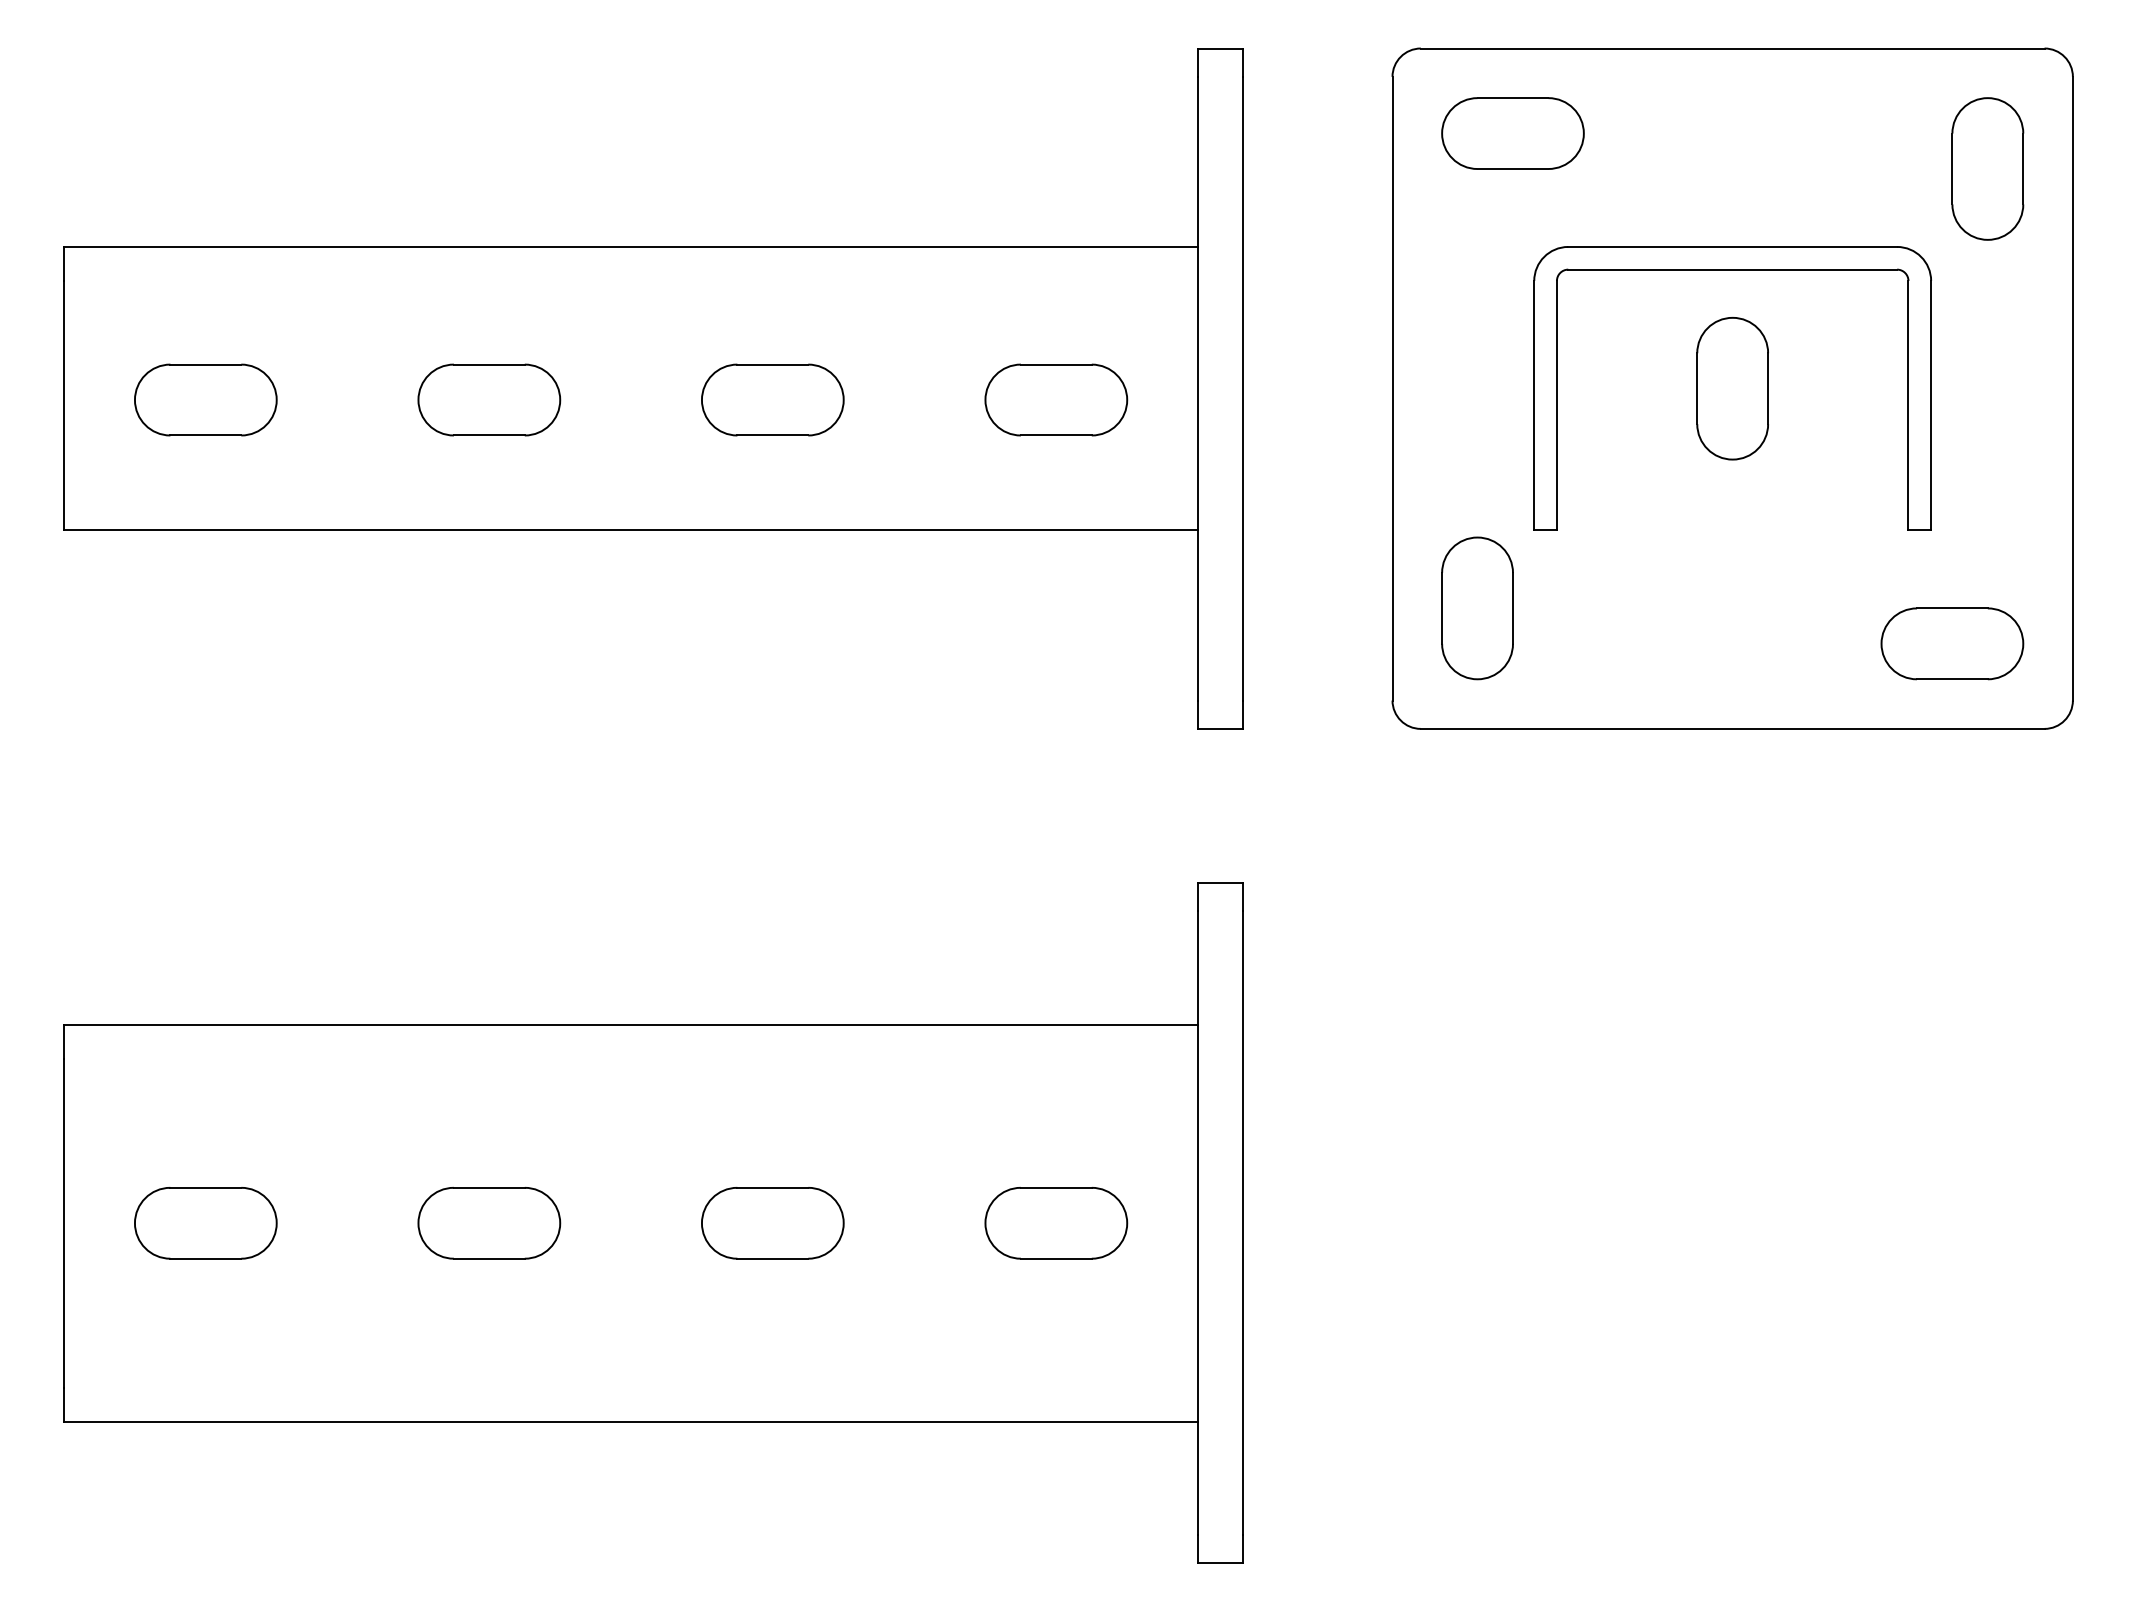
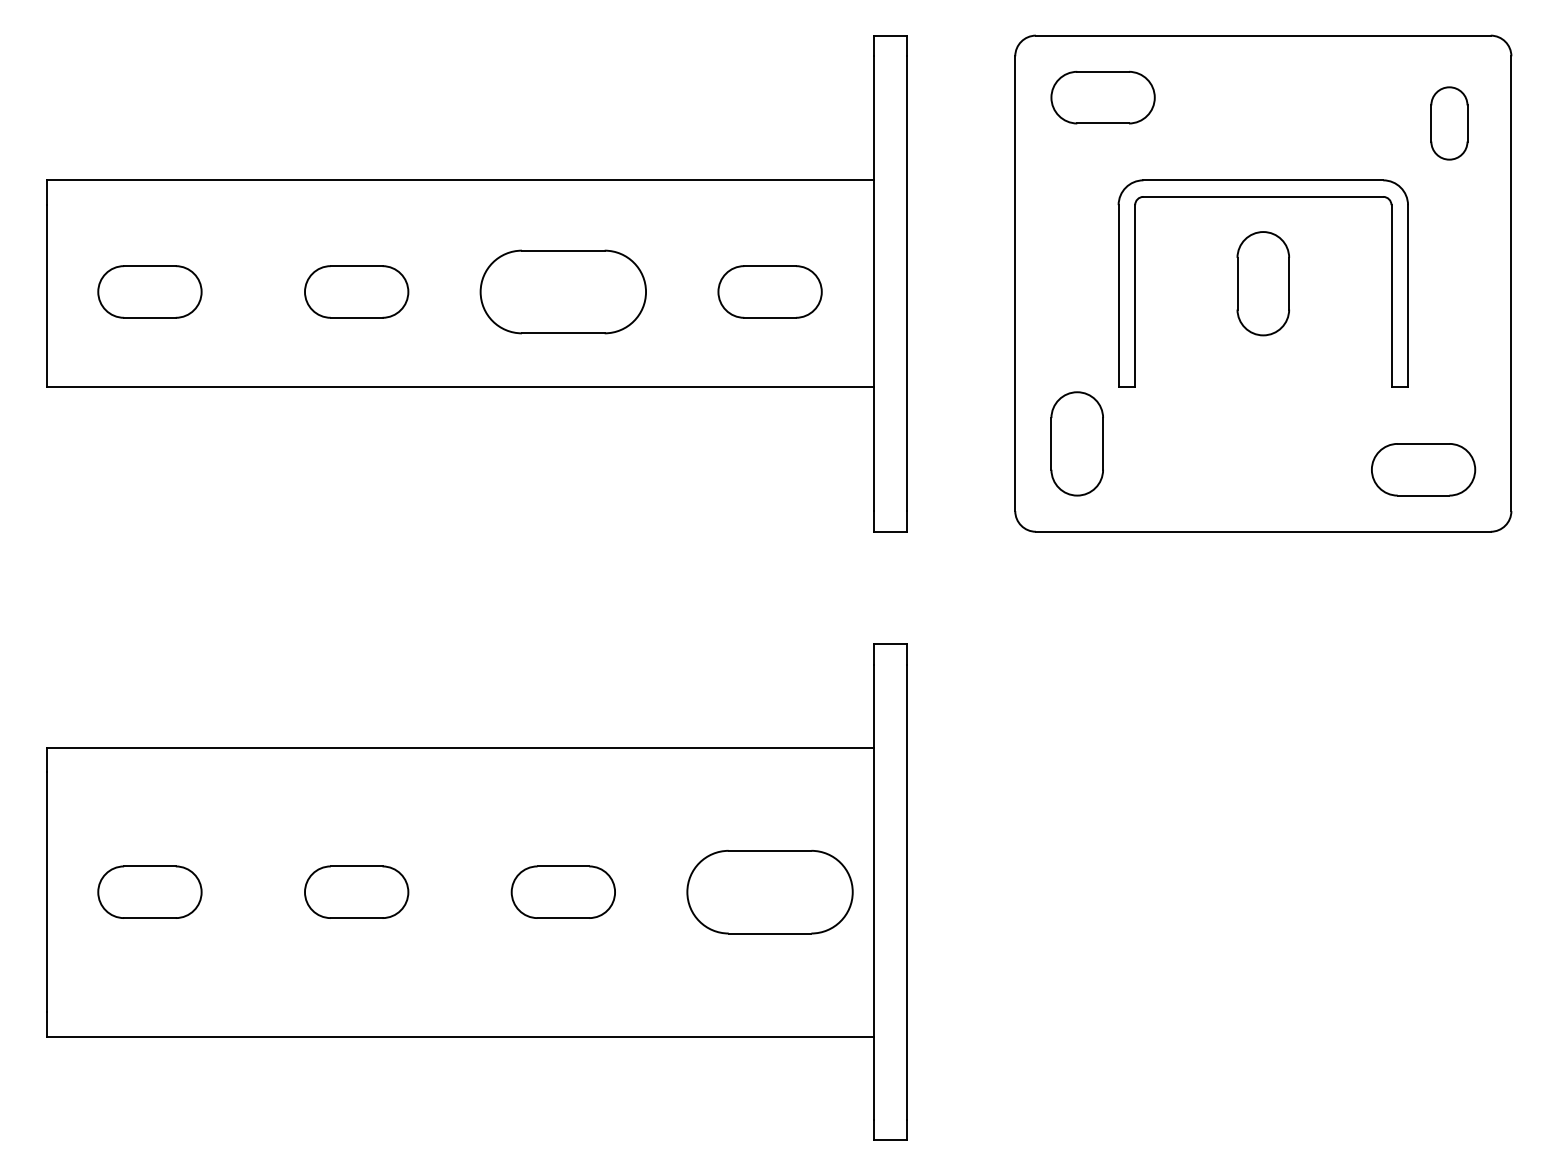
part: (1987, 168) -> (1449, 123), size x0.7
part: (772, 399) -> (563, 291), size x1.6
part: (1056, 1223) -> (770, 892), size x1.6

